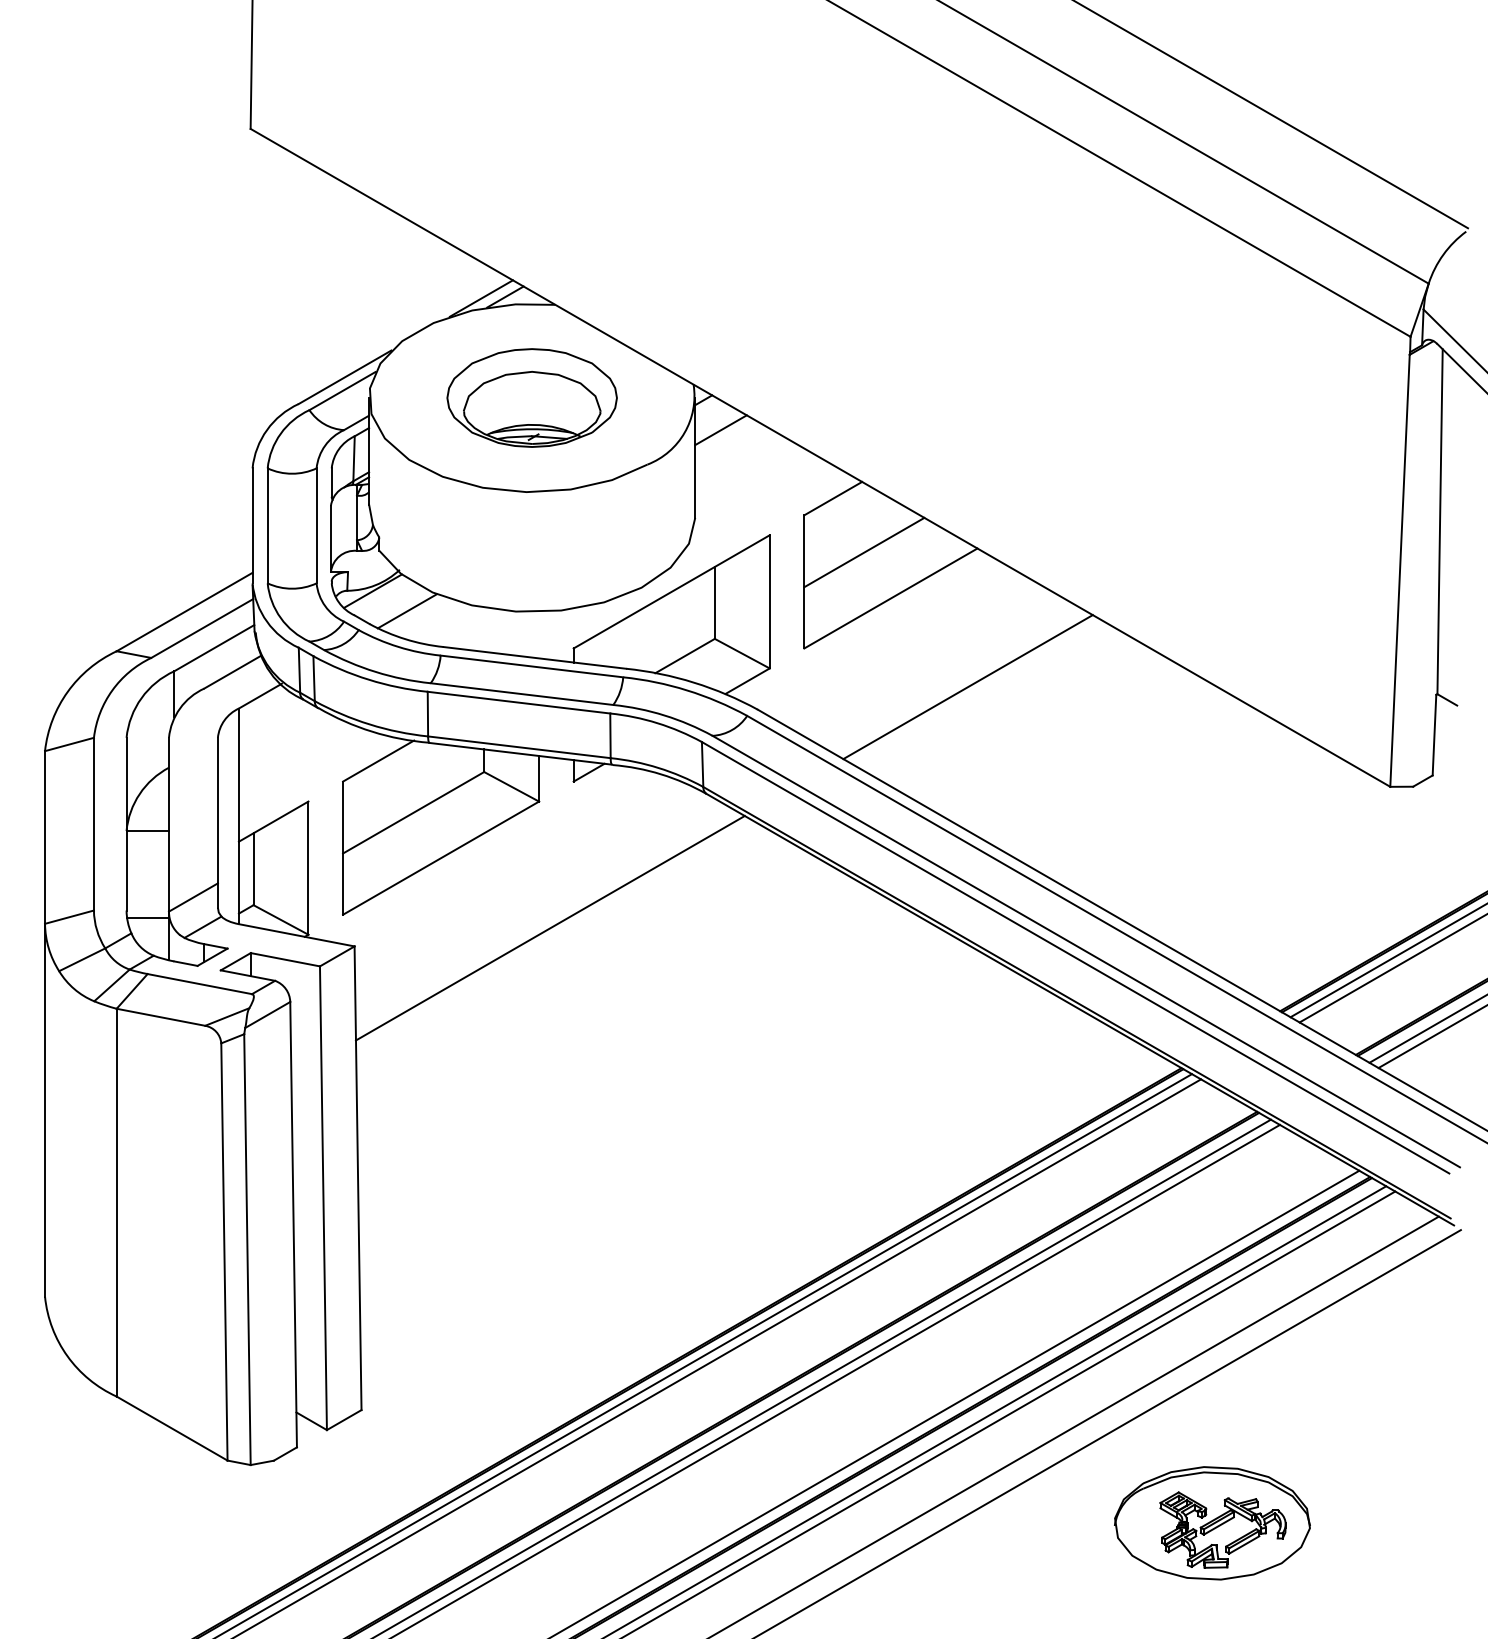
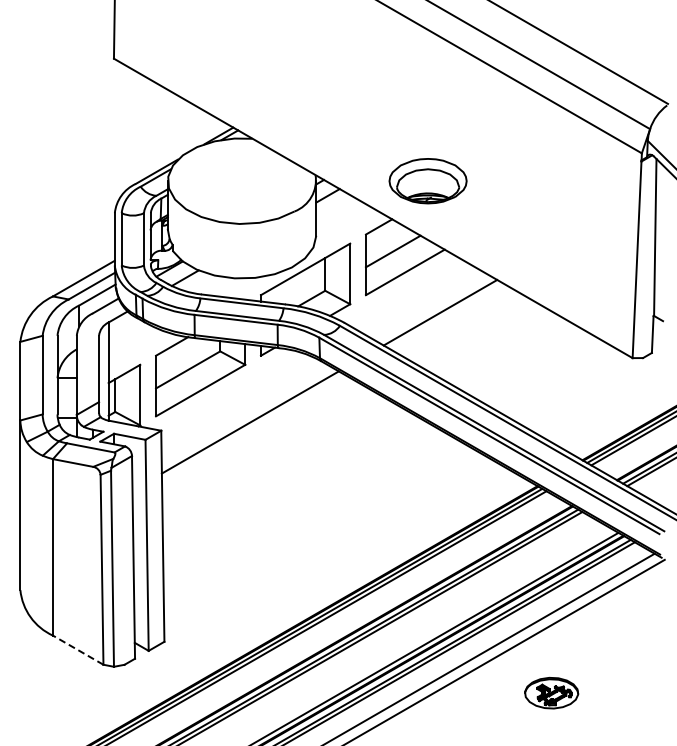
part: (530, 398) -> (427, 181), moved
line: (170, 1427) -> (77, 649), solid -> dashed
part: (1212, 1521) -> (551, 692), size x0.6

